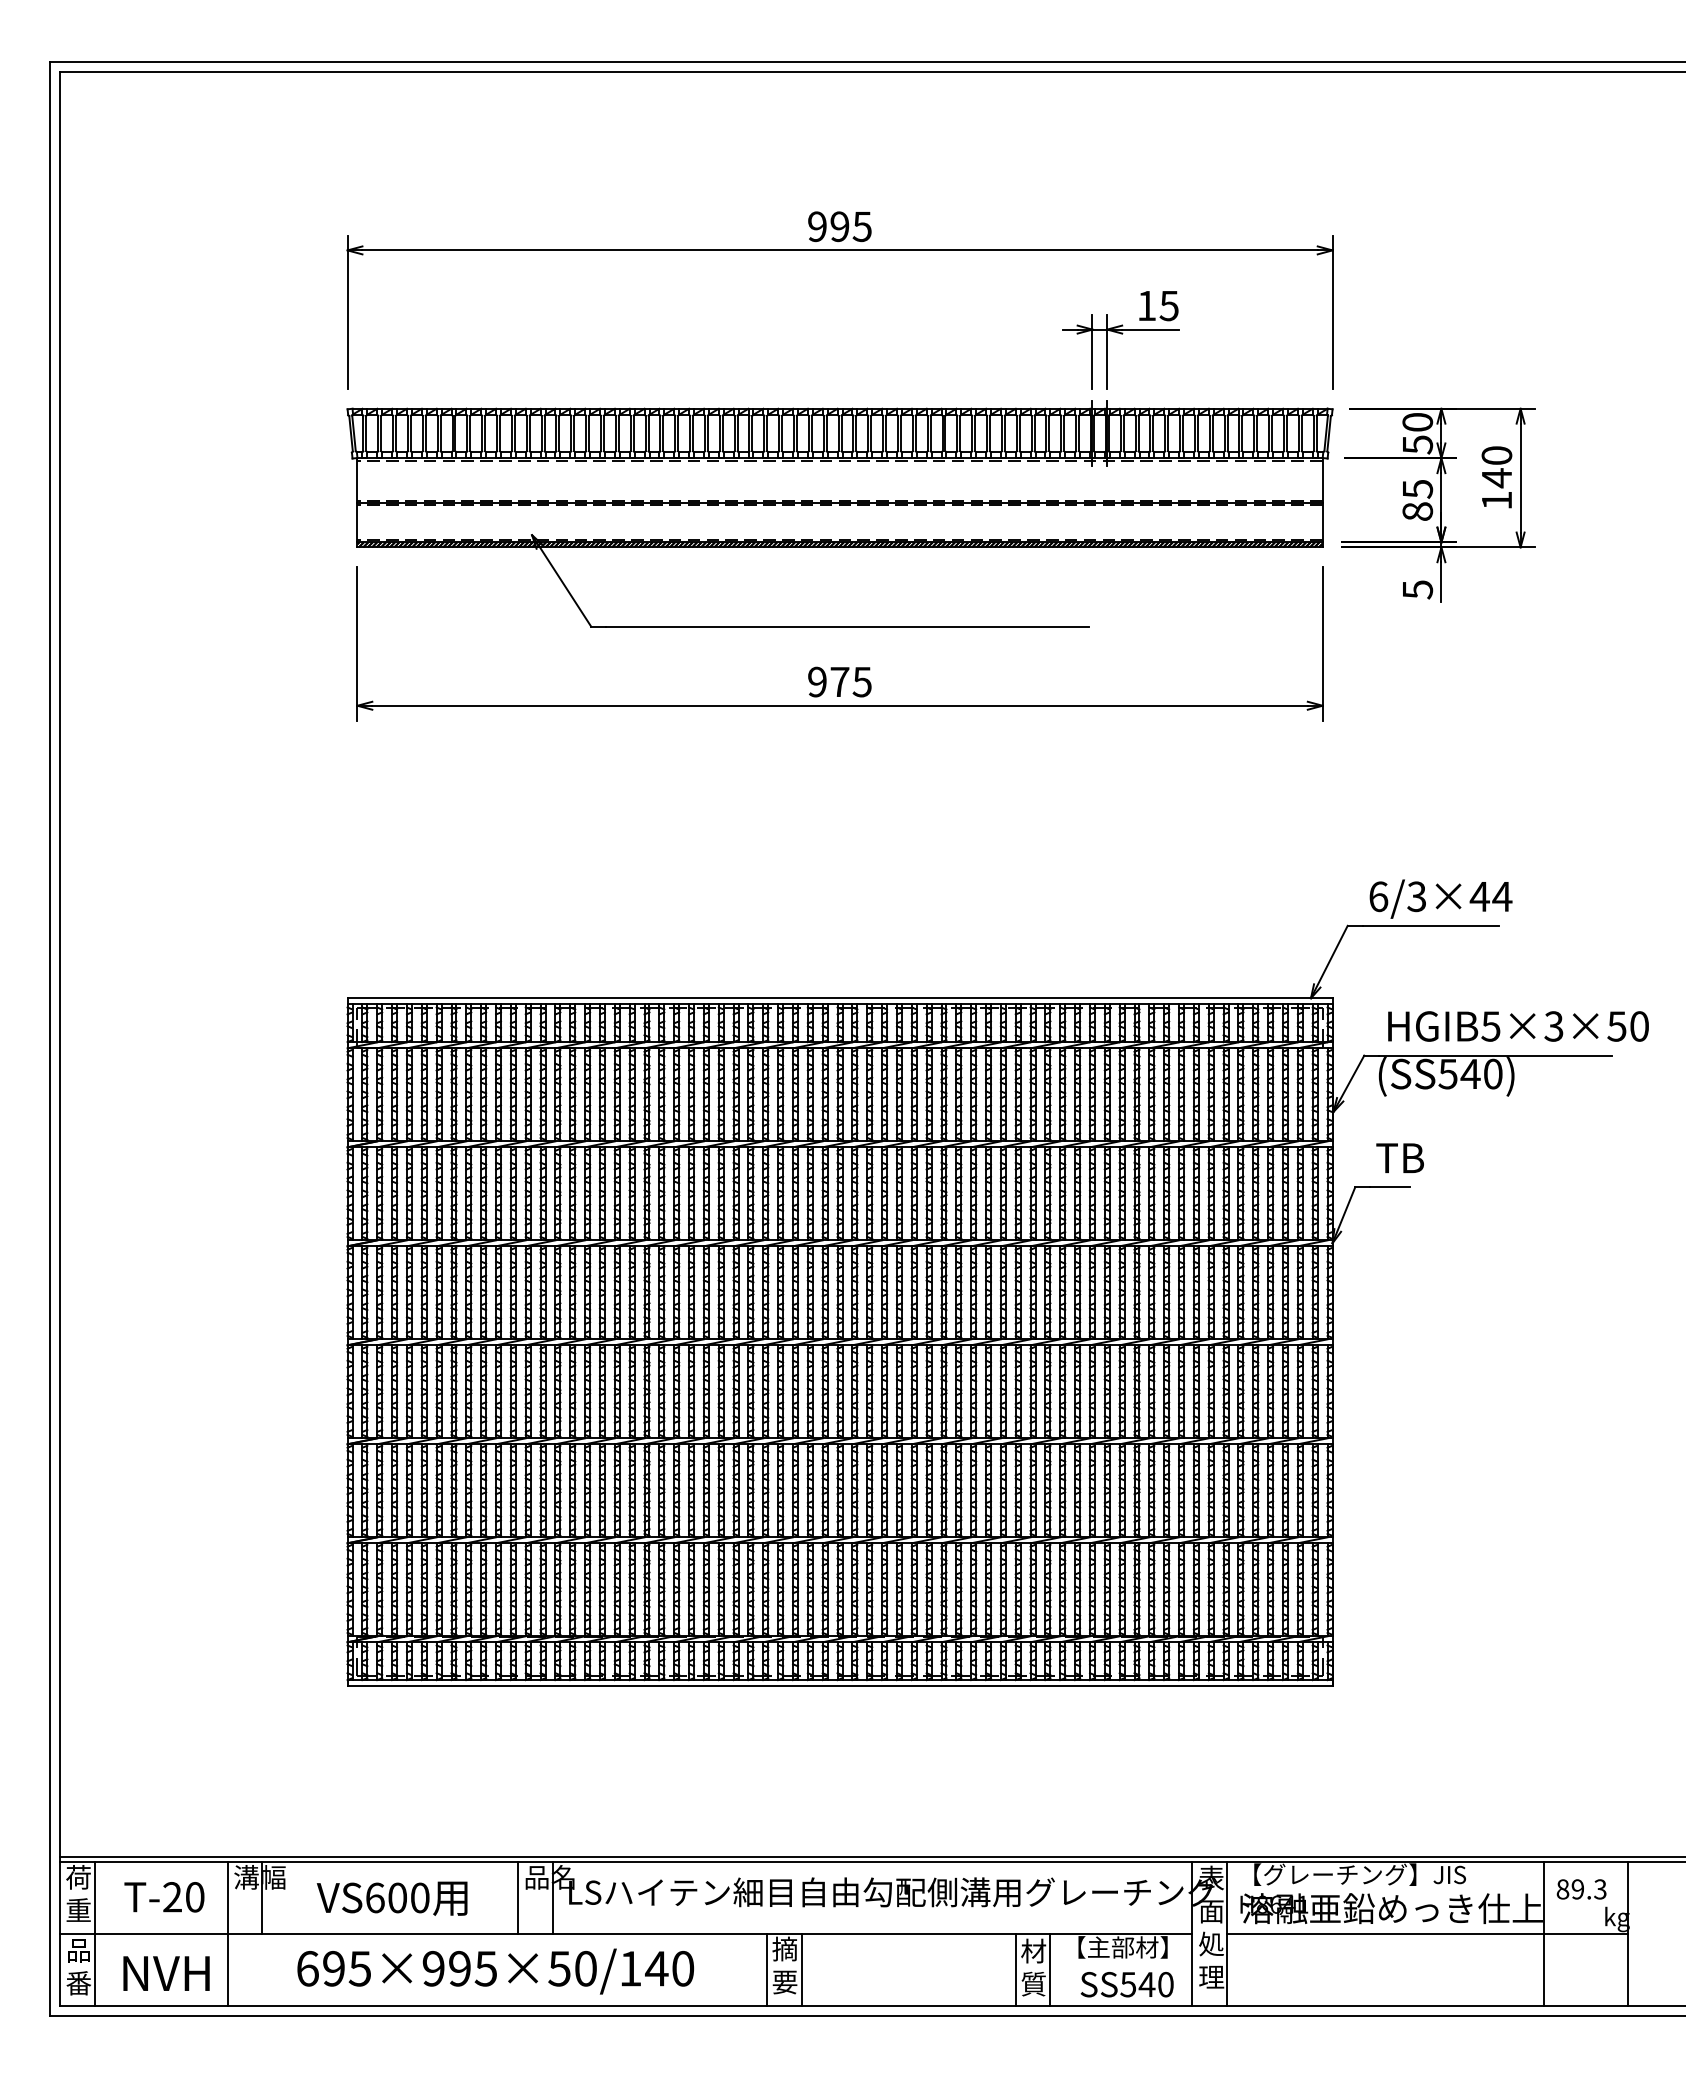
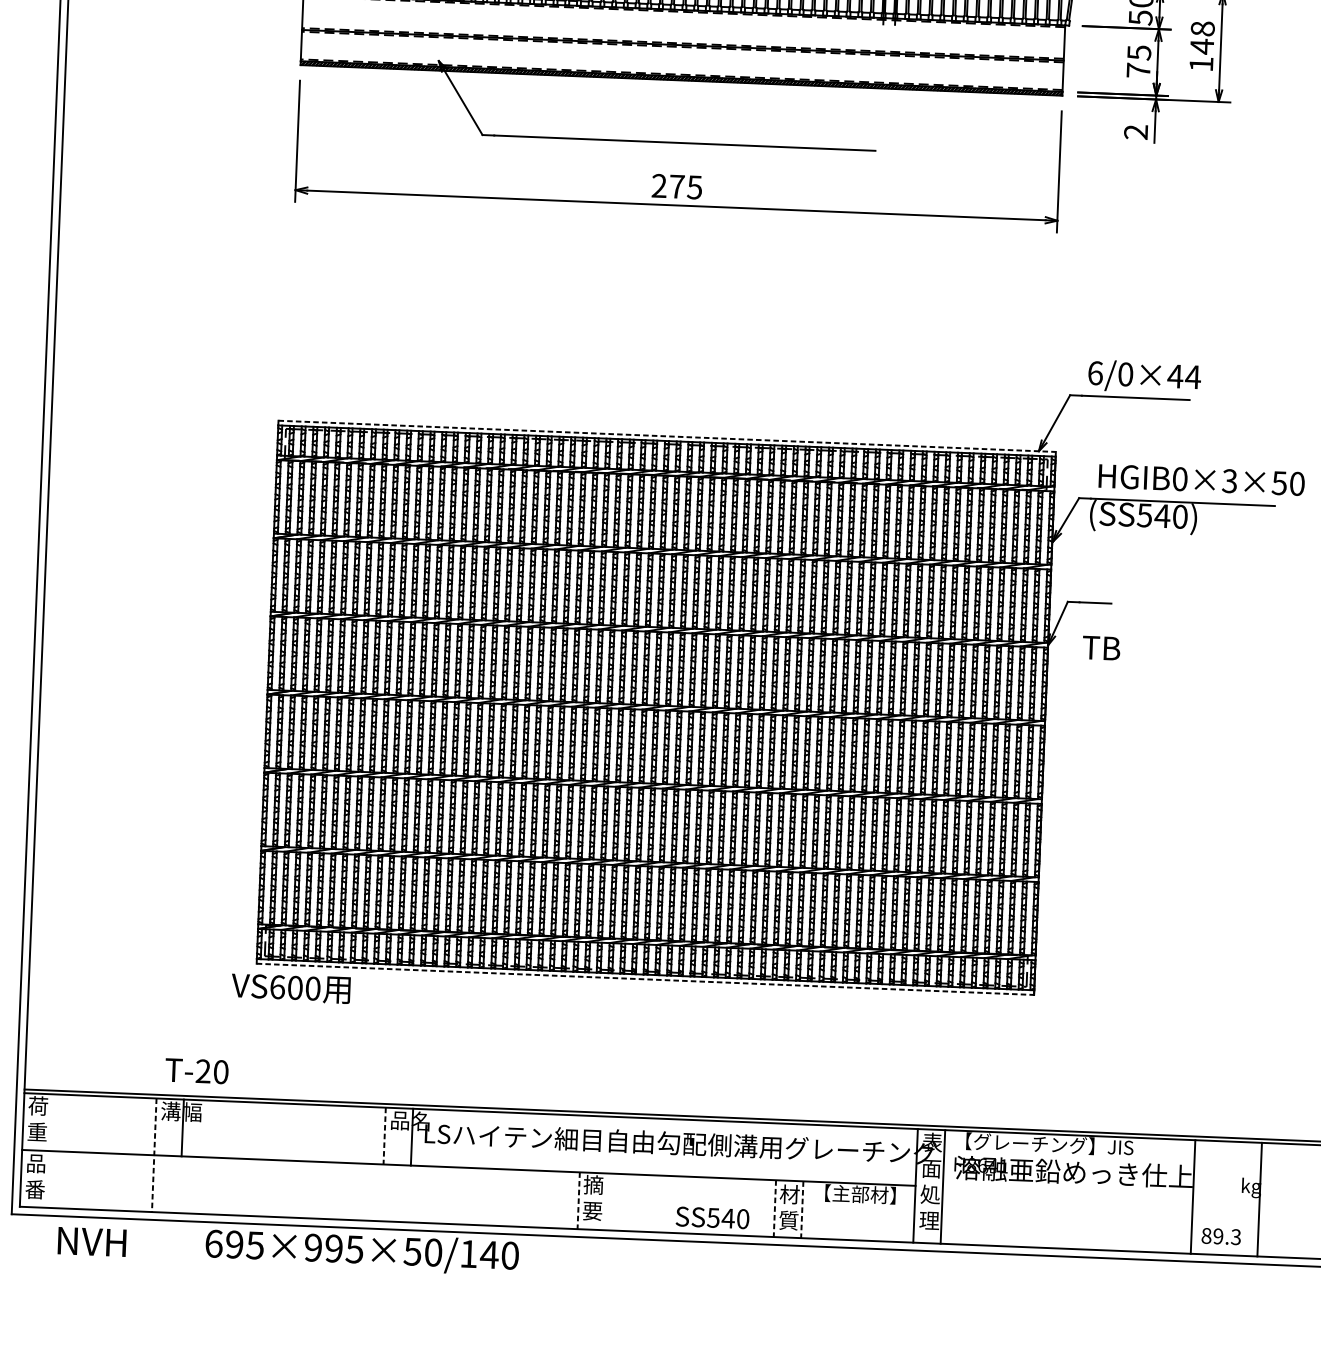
text: (1497, 455) -> (1203, 28), 140 -> 148
text: (1417, 511) -> (1138, 70), 85 -> 75
text: (1417, 589) -> (1135, 131), 5 -> 2
text: (817, 682) -> (659, 186), 975 -> 275
text: (1416, 896) -> (1125, 374), 6/3×44 -> 6/0×44
line: (840, 998) -> (667, 436), solid -> dashed
text: (1490, 1026) -> (1179, 479), HGIB5×3×50 -> HGIB0×3×50
text: (1399, 1157) -> (1100, 647), moved
line: (840, 1686) -> (645, 979), solid -> dashed
text: (1581, 1889) -> (1221, 1236), moved
text: (164, 1897) -> (196, 1071), moved
line: (518, 1897) -> (384, 1135), solid -> dashed
text: (391, 1898) -> (290, 988), moved
line: (94, 1933) -> (49, 1150), removed
line: (227, 1933) -> (154, 1155), solid -> dashed
line: (1427, 1933) -> (1101, 1193), removed
line: (766, 1969) -> (578, 1200), solid -> dashed
line: (801, 1969) -> (605, 1201), removed
line: (1015, 1969) -> (774, 1208), solid -> dashed
line: (1050, 1969) -> (802, 1209), solid -> dashed
text: (495, 1971) -> (362, 1251), moved
text: (166, 1973) -> (92, 1241), moved
text: (1126, 1984) -> (712, 1217), moved

